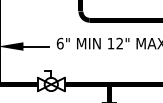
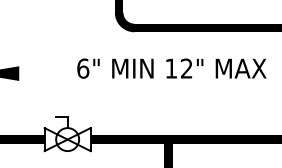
line: (35, 46) -> (40, 73), removed

